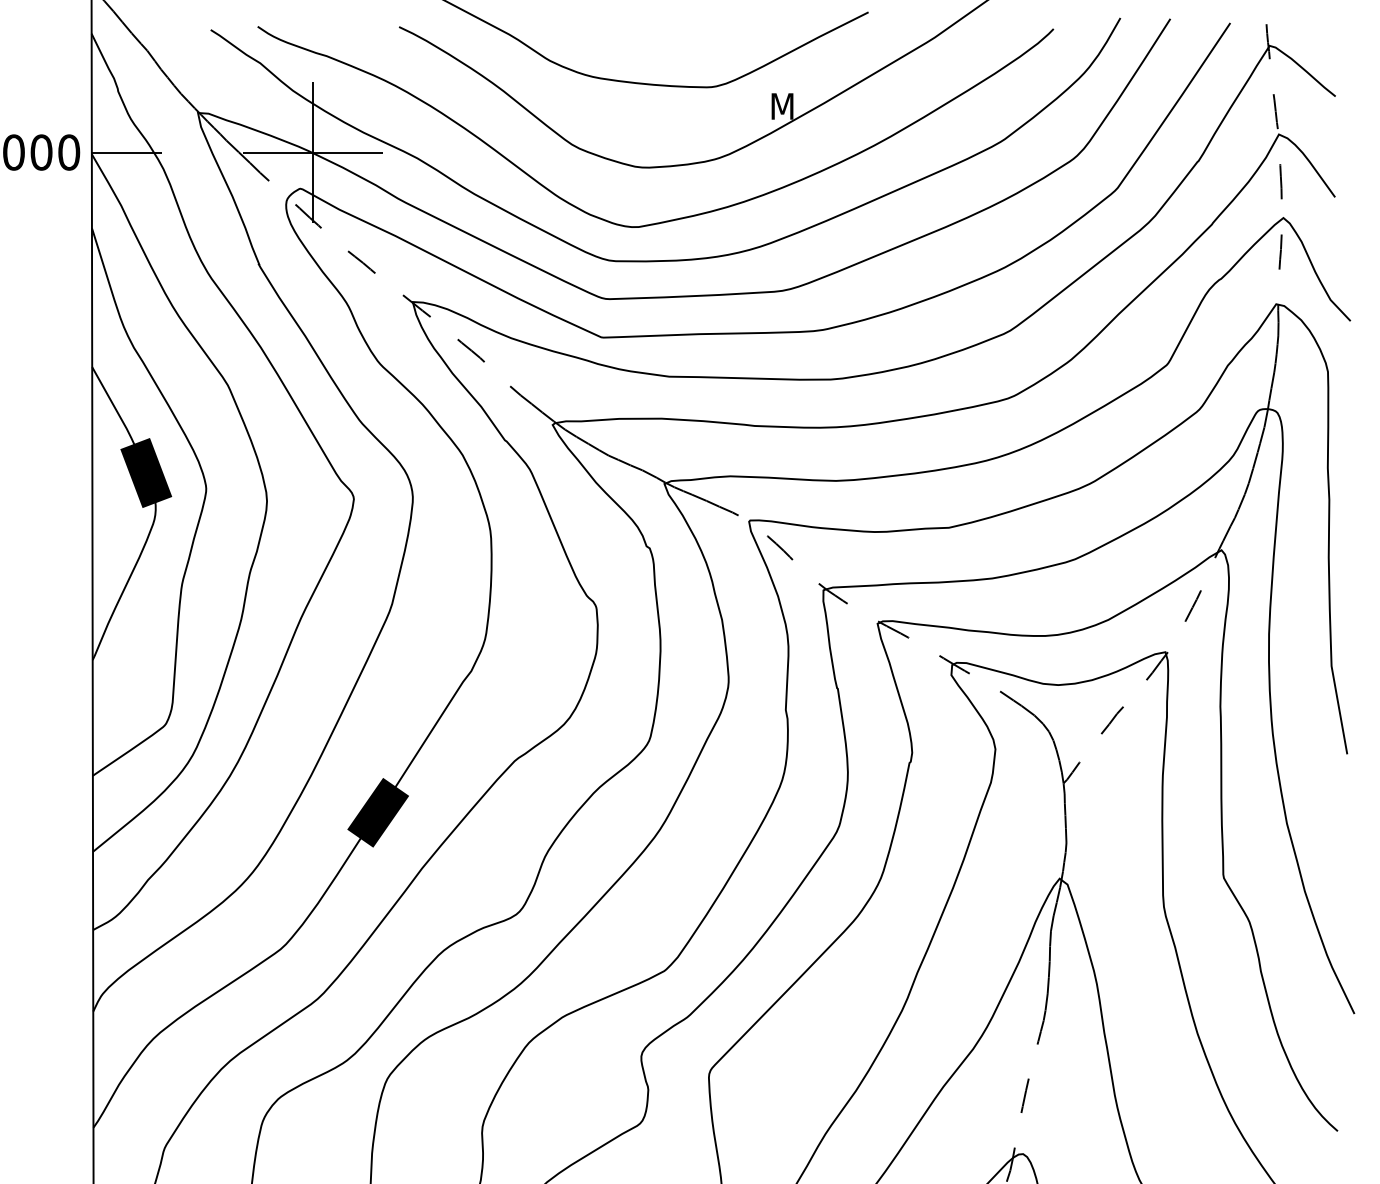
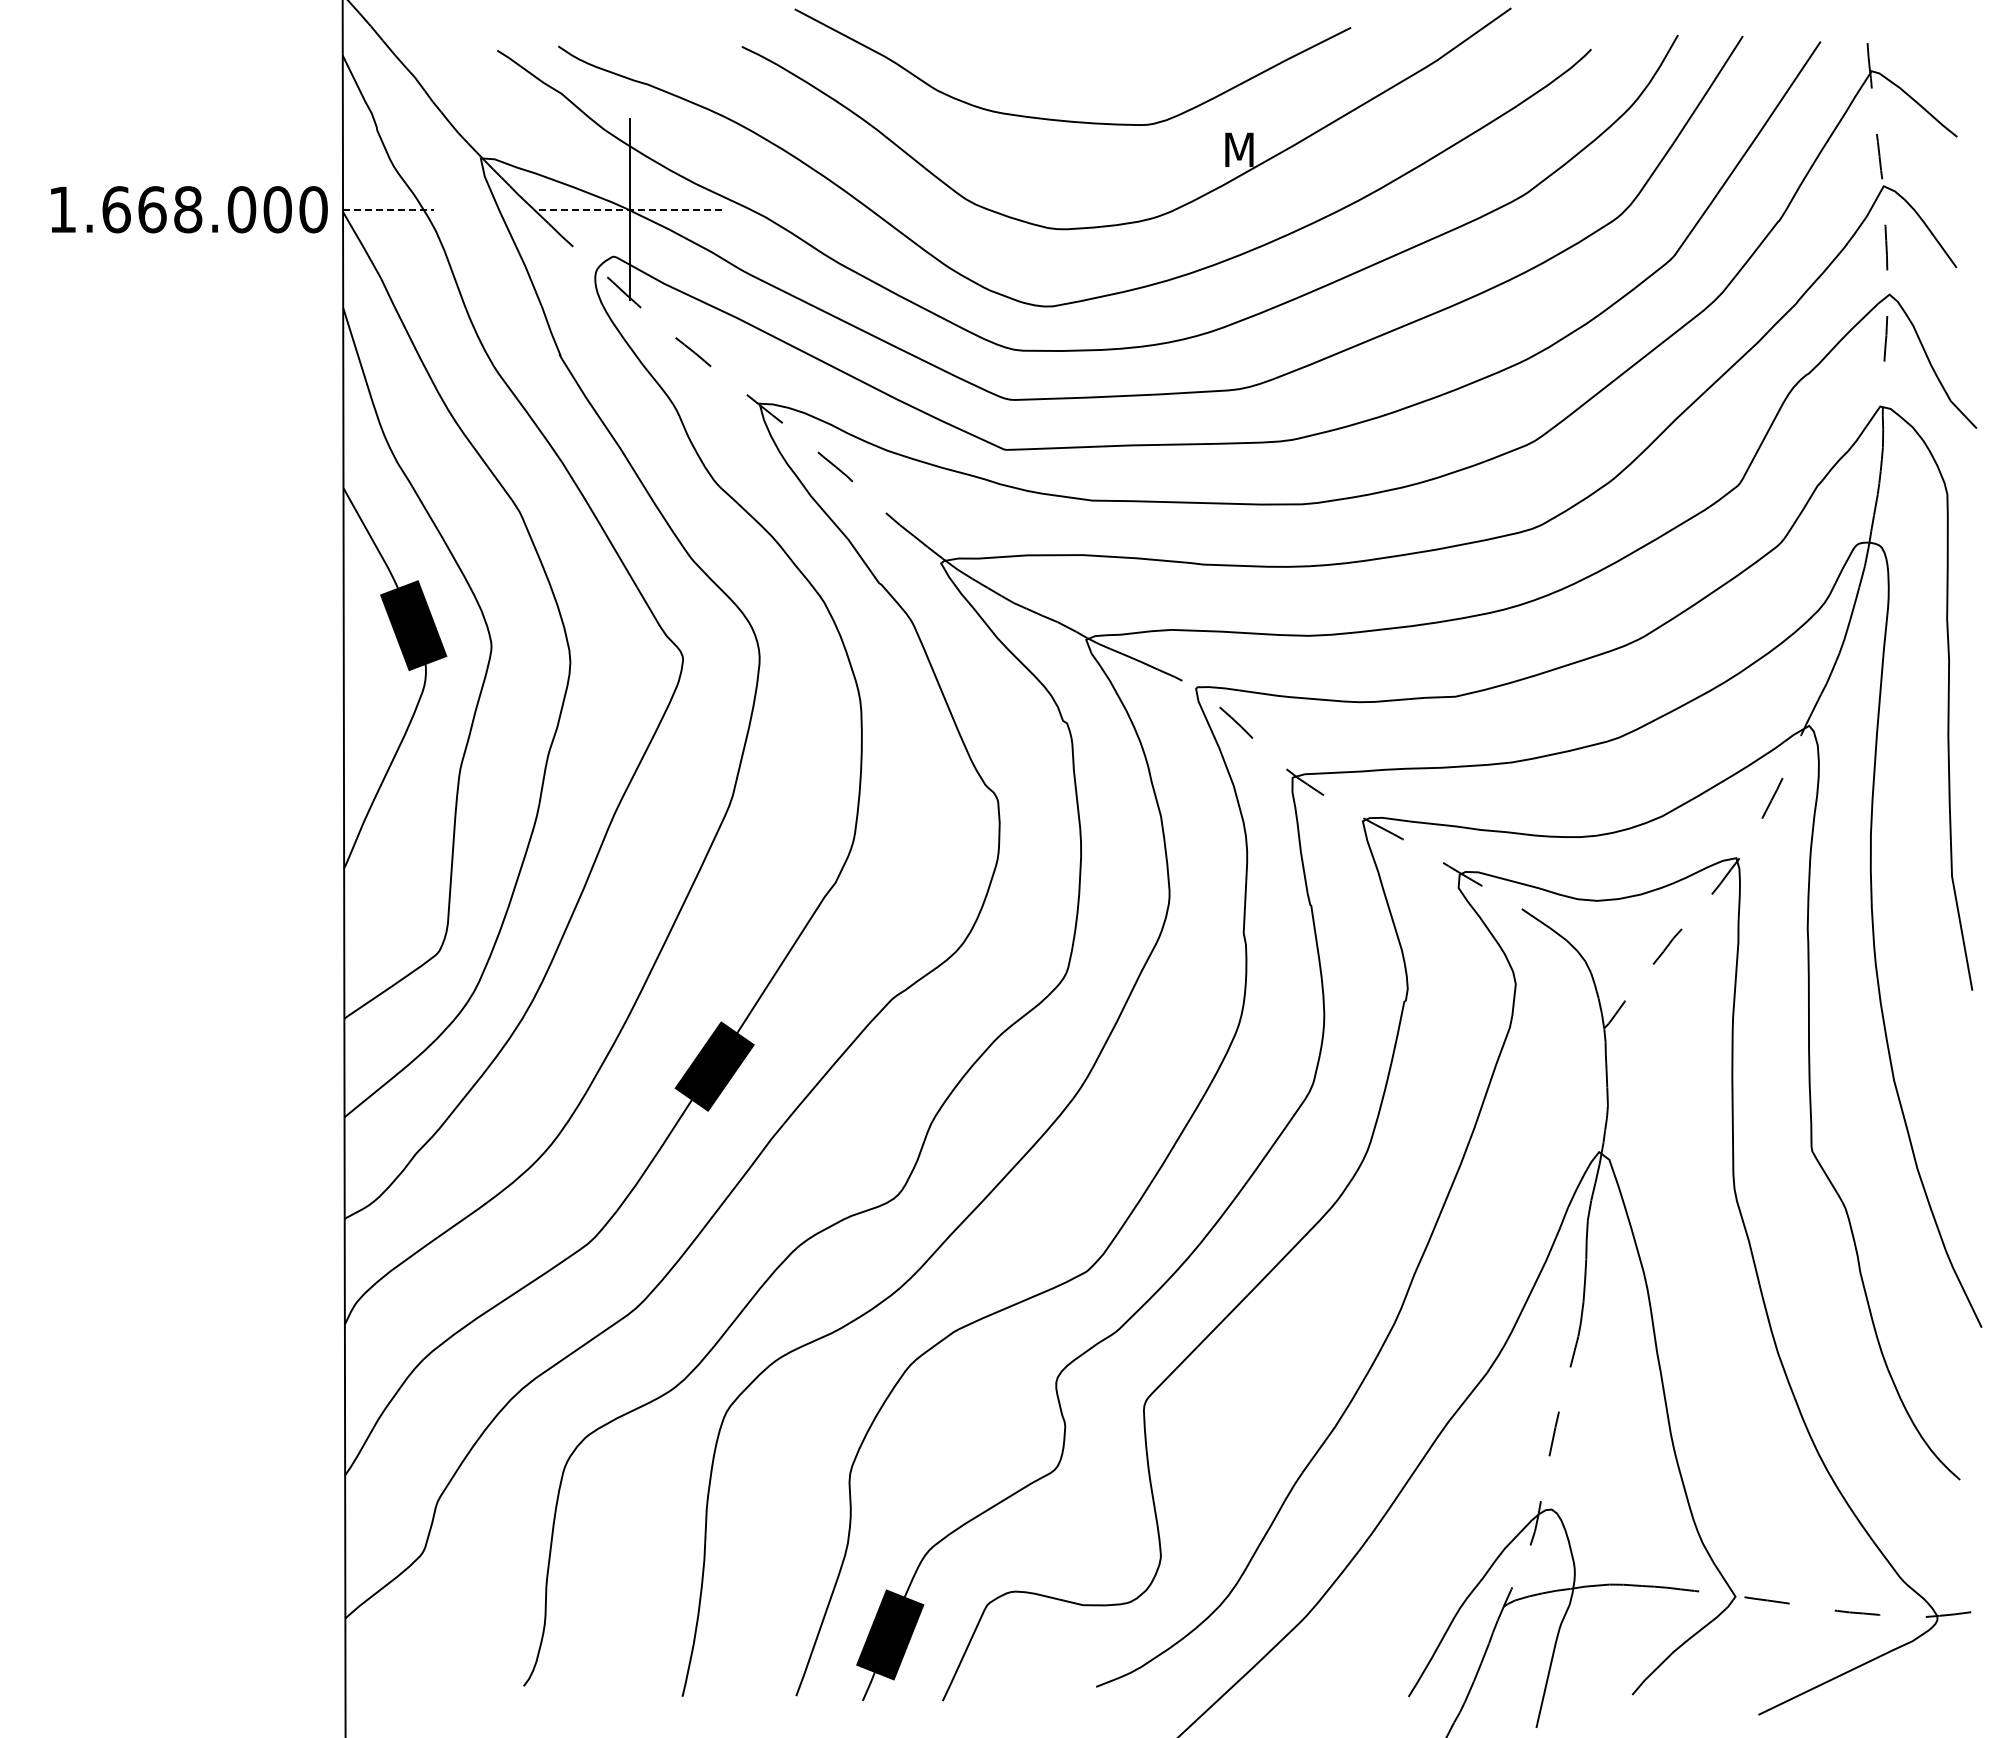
line: (126, 152) -> (388, 209), solid -> dashed
line: (312, 152) -> (629, 209), solid -> dashed

